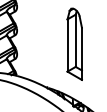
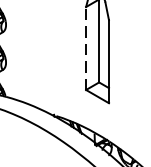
line: (67, 45) -> (86, 48), solid -> dashed

